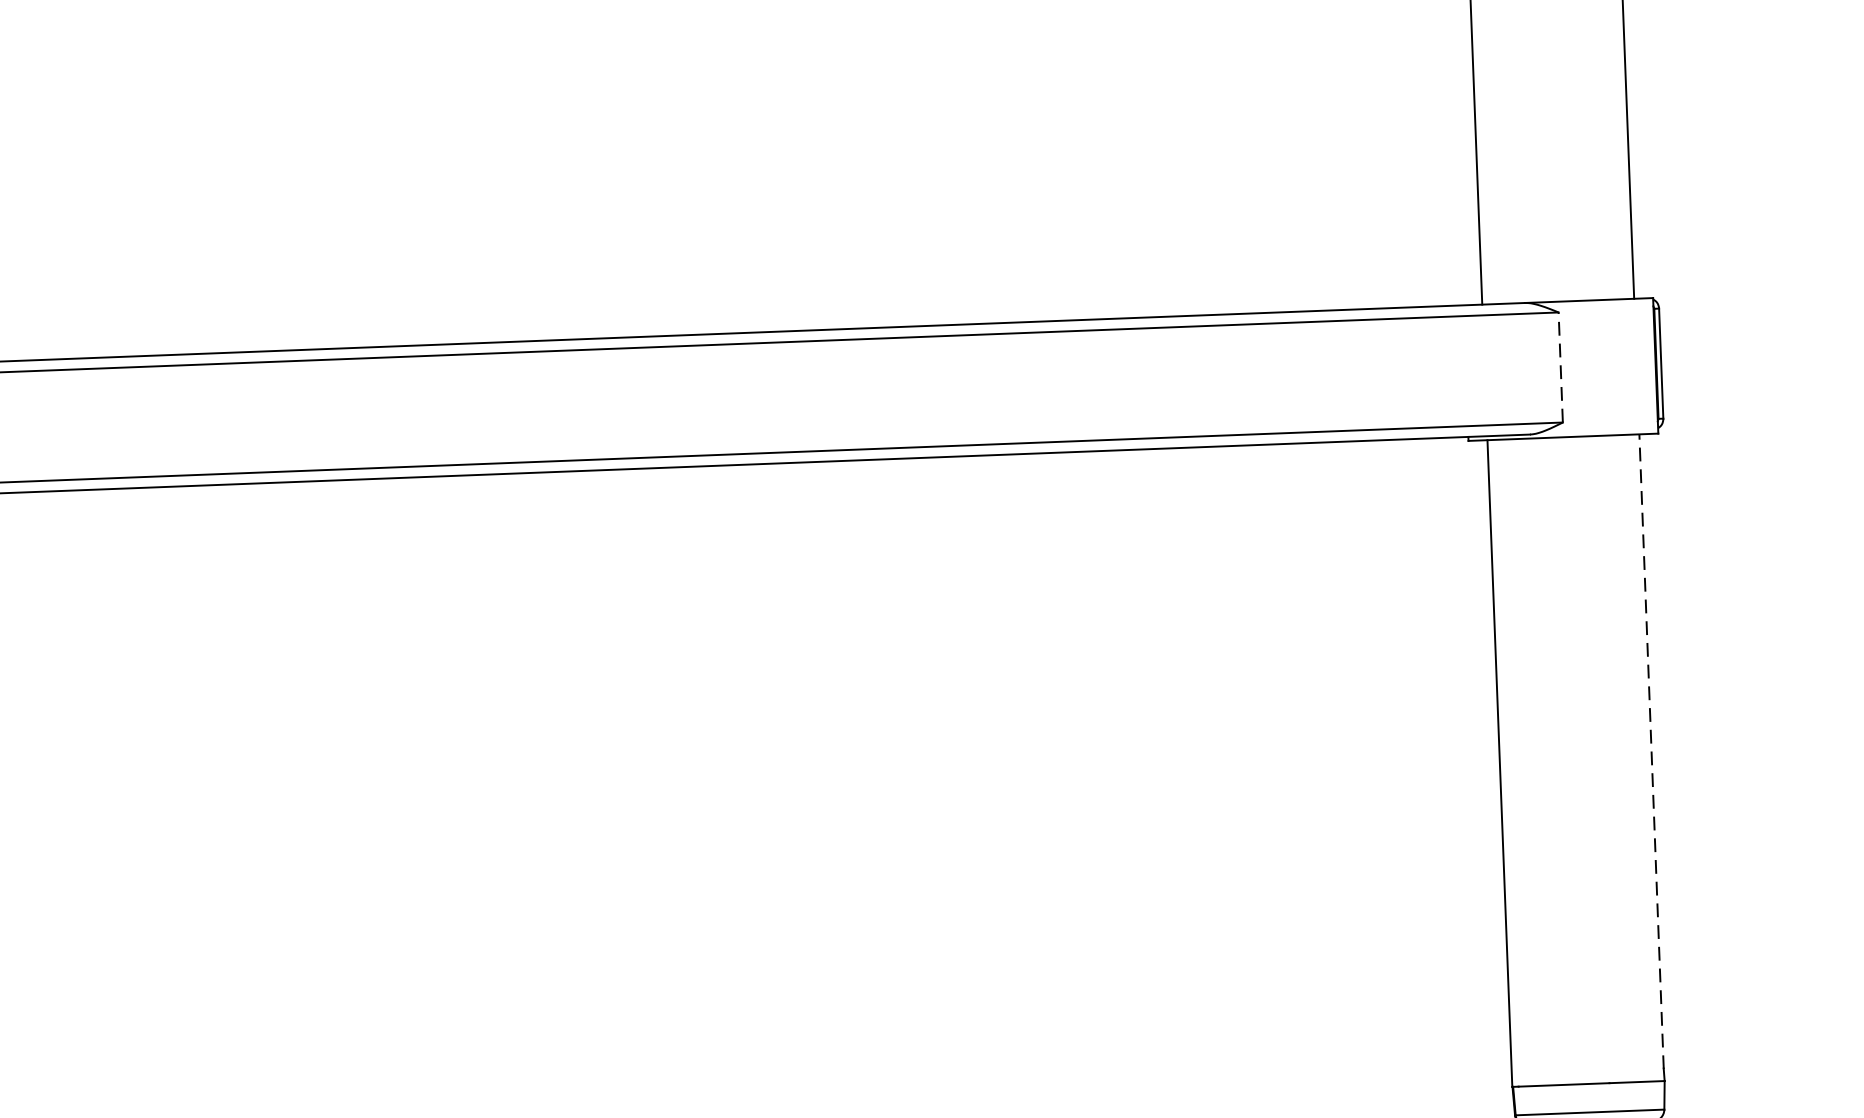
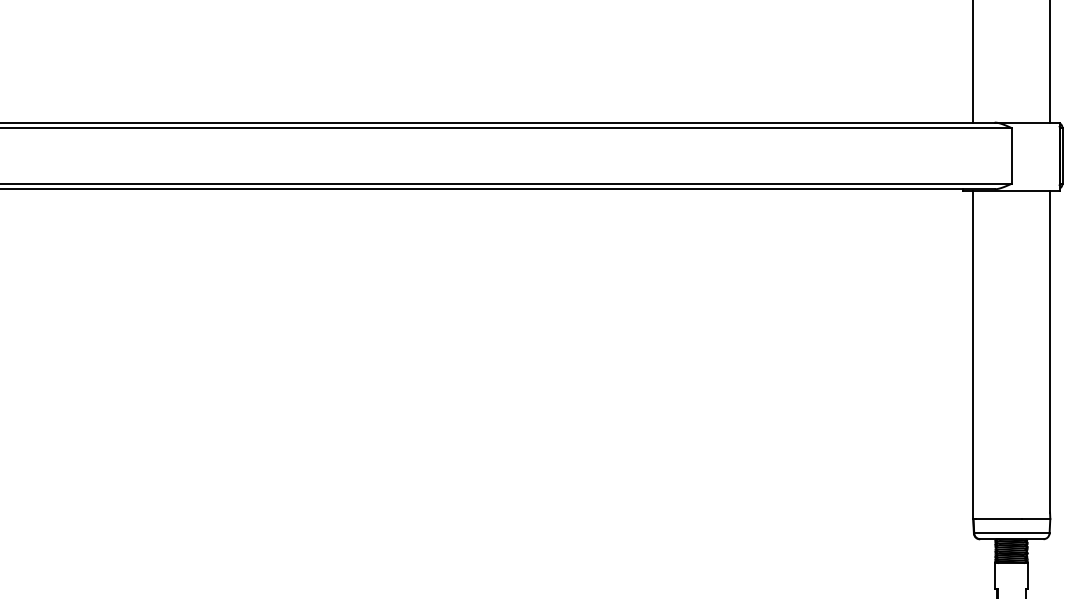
line: (1560, 366) -> (1011, 155), dashed -> solid
line: (1652, 752) -> (1050, 352), dashed -> solid

